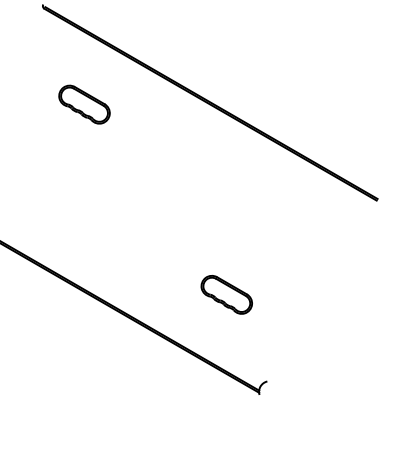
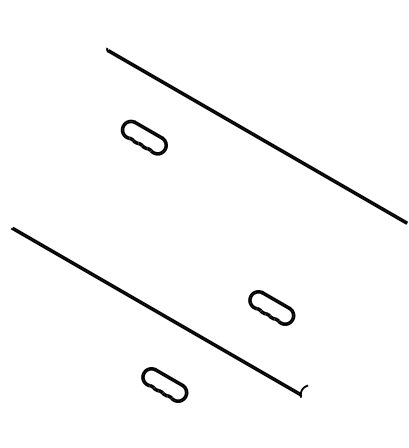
part: (107, 380) -> (164, 384), added

